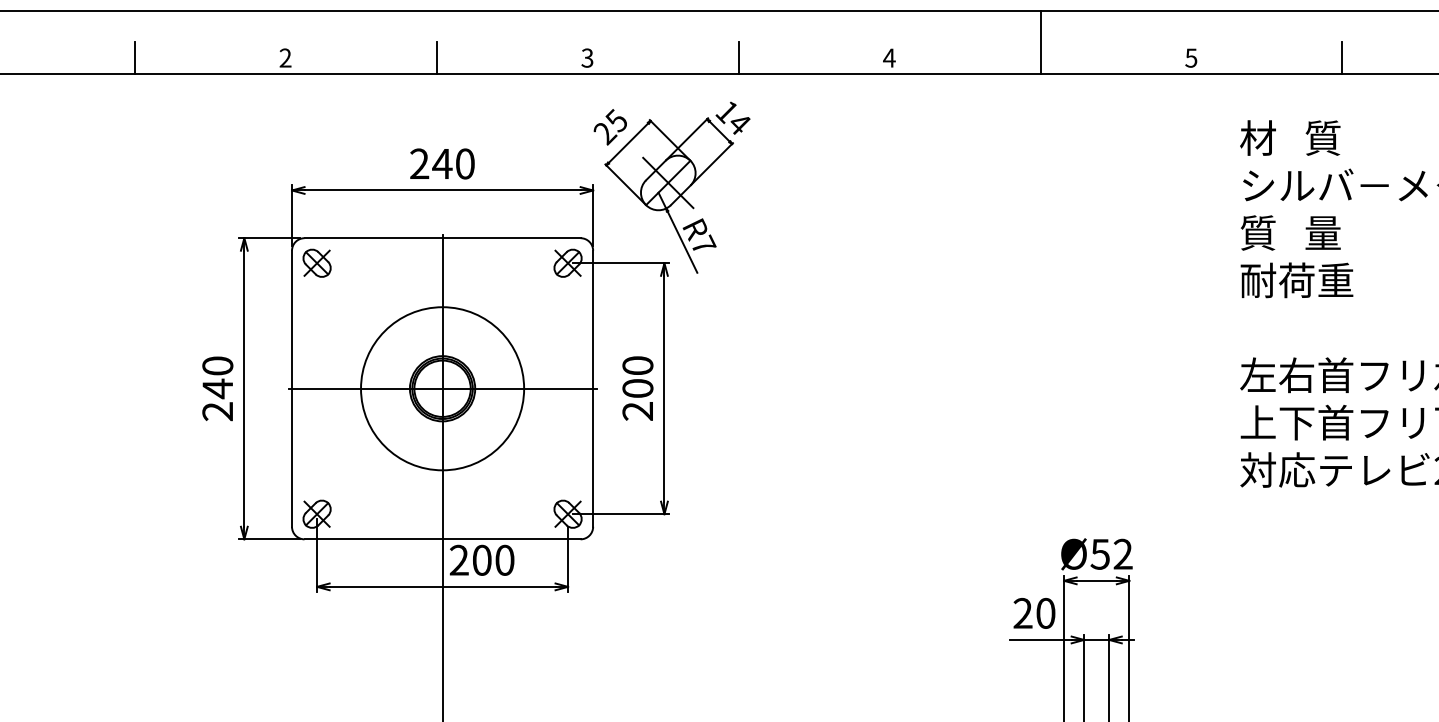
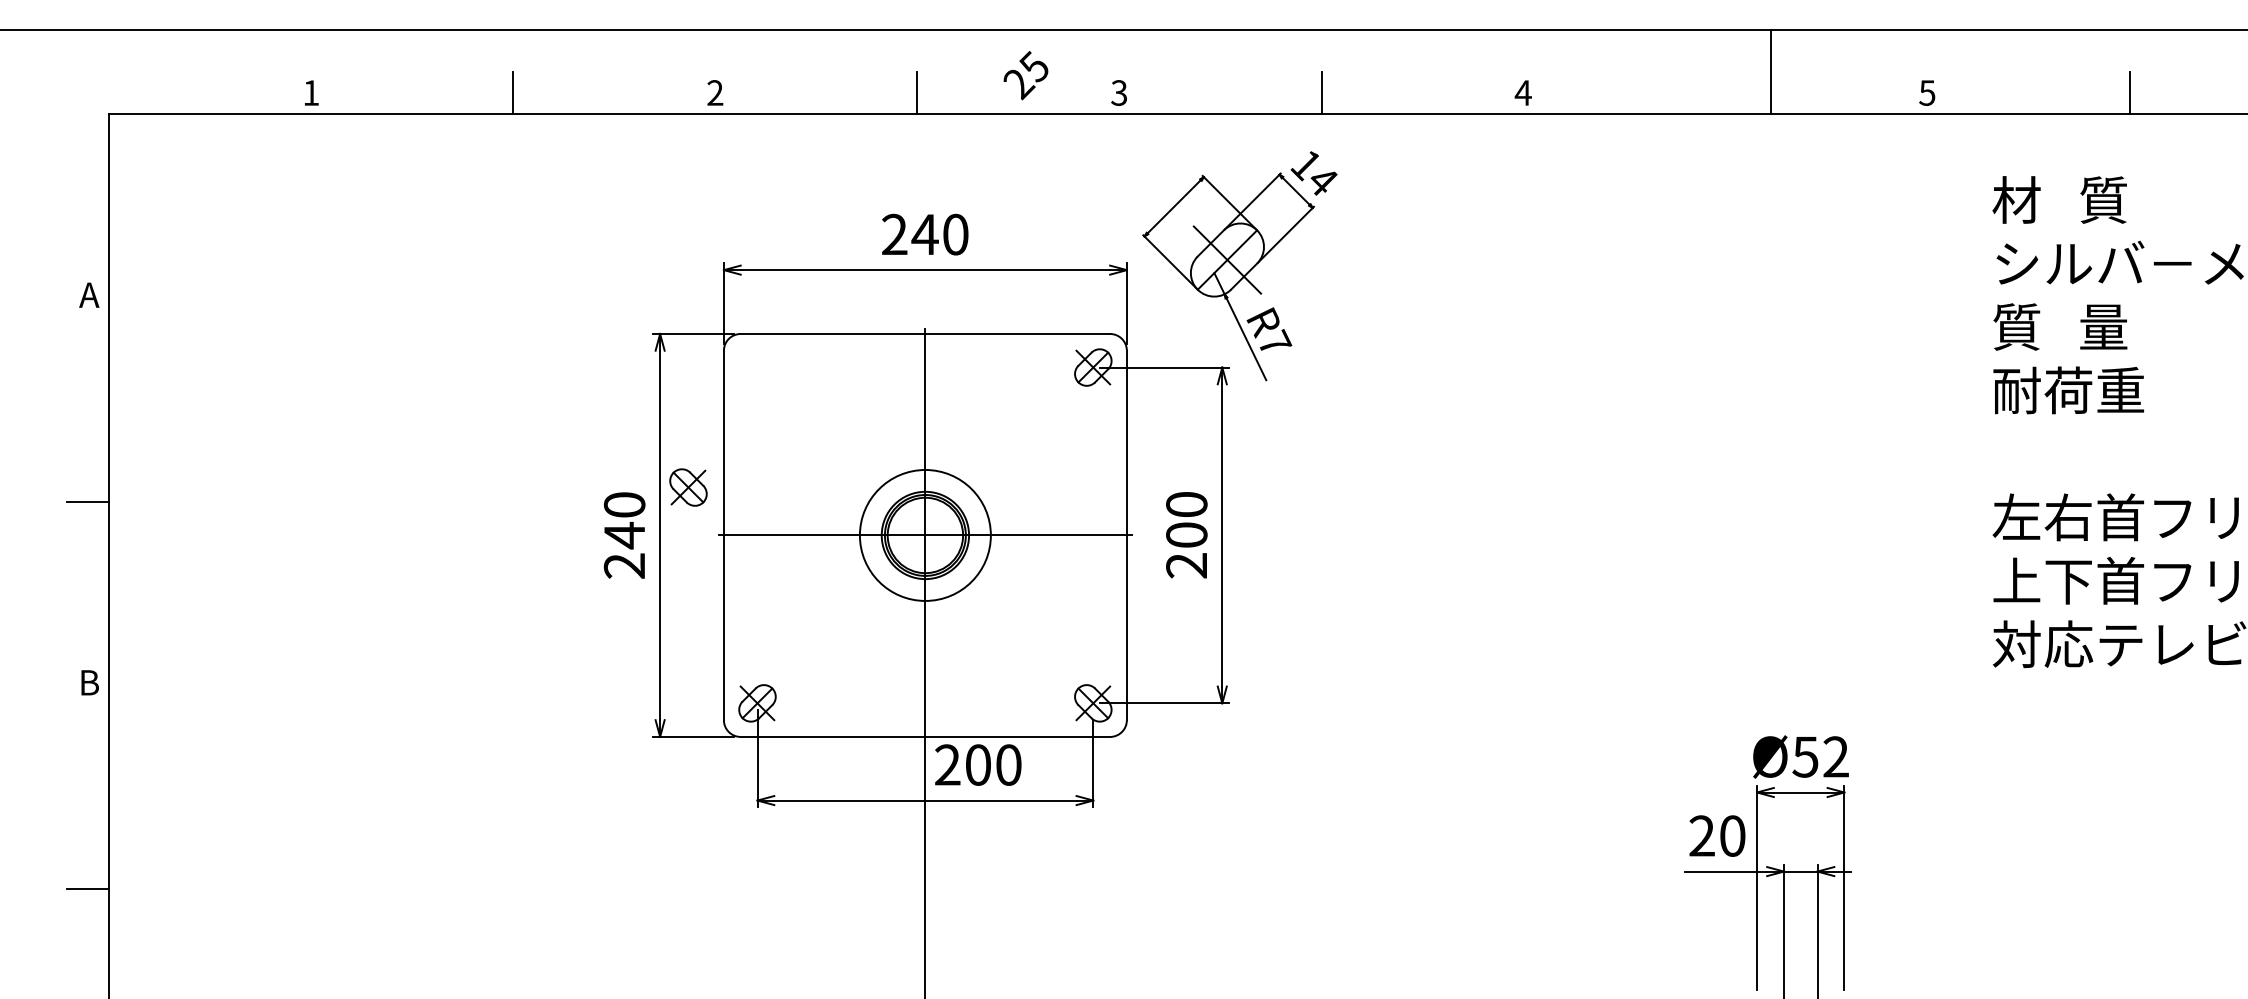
line: (1040, 42) -> (1770, 72), moved
text: (610, 127) -> (1025, 75), moved
part: (317, 263) -> (688, 487), moved
circle: (442, 388) -> (925, 535), size x0.6

